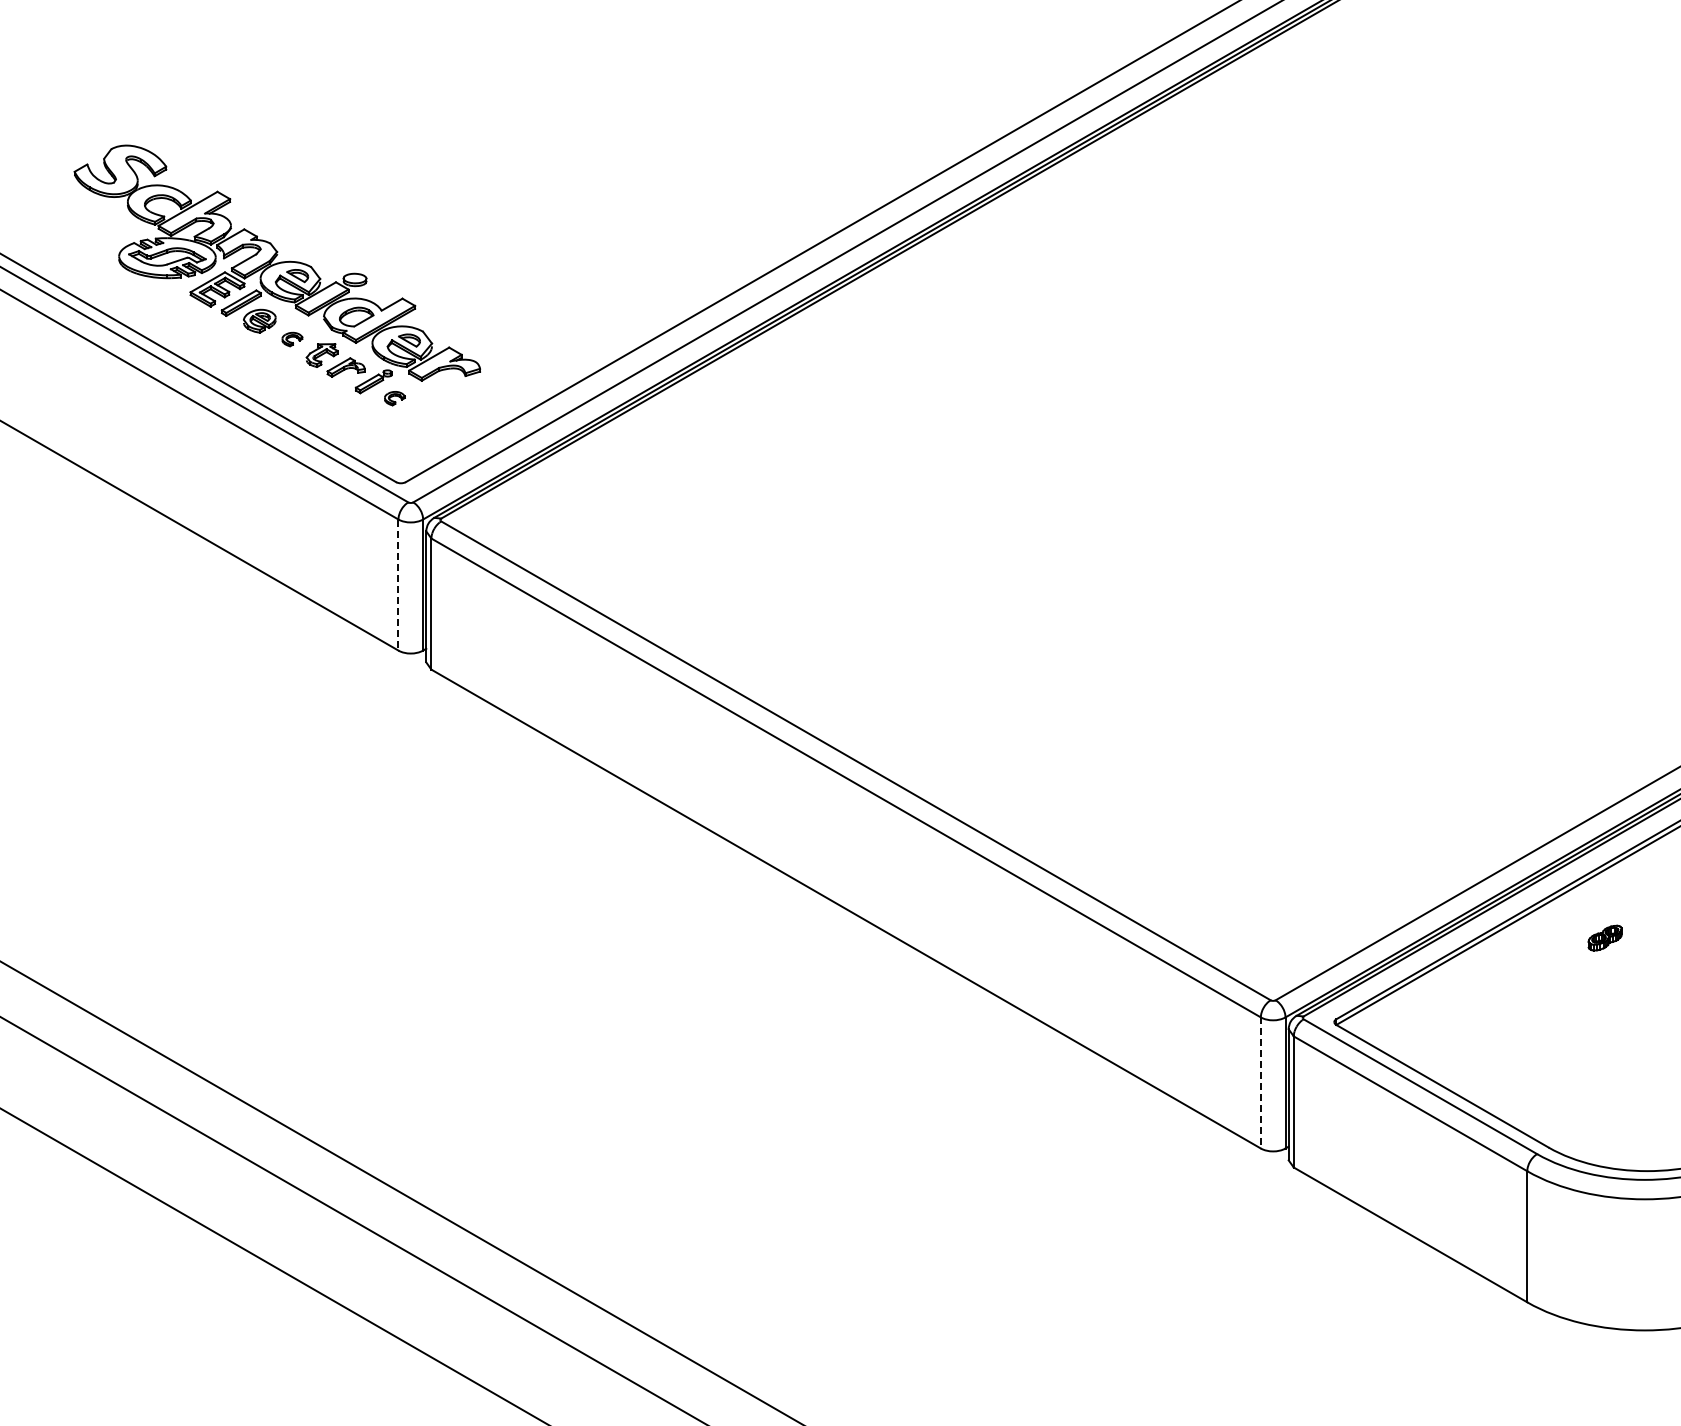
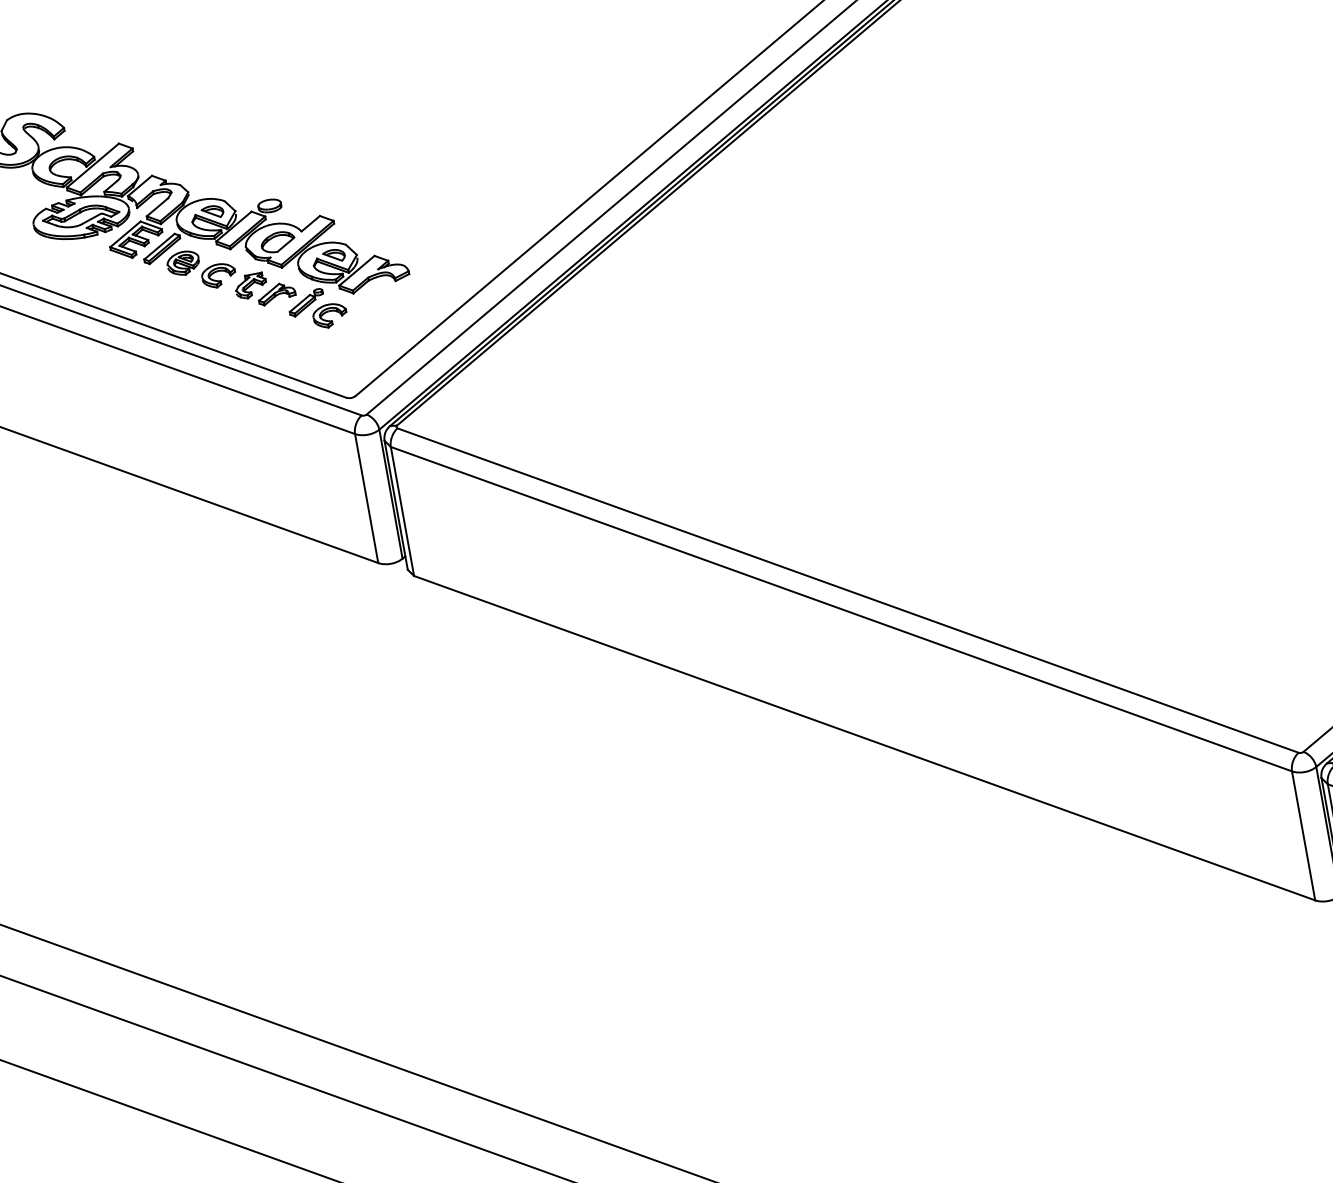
part: (292, 339) -> (218, 275), size x1.67
part: (394, 398) -> (329, 315), size x1.67
line: (398, 585) -> (366, 498), dashed -> solid
line: (1260, 1082) -> (1303, 835), dashed -> solid

